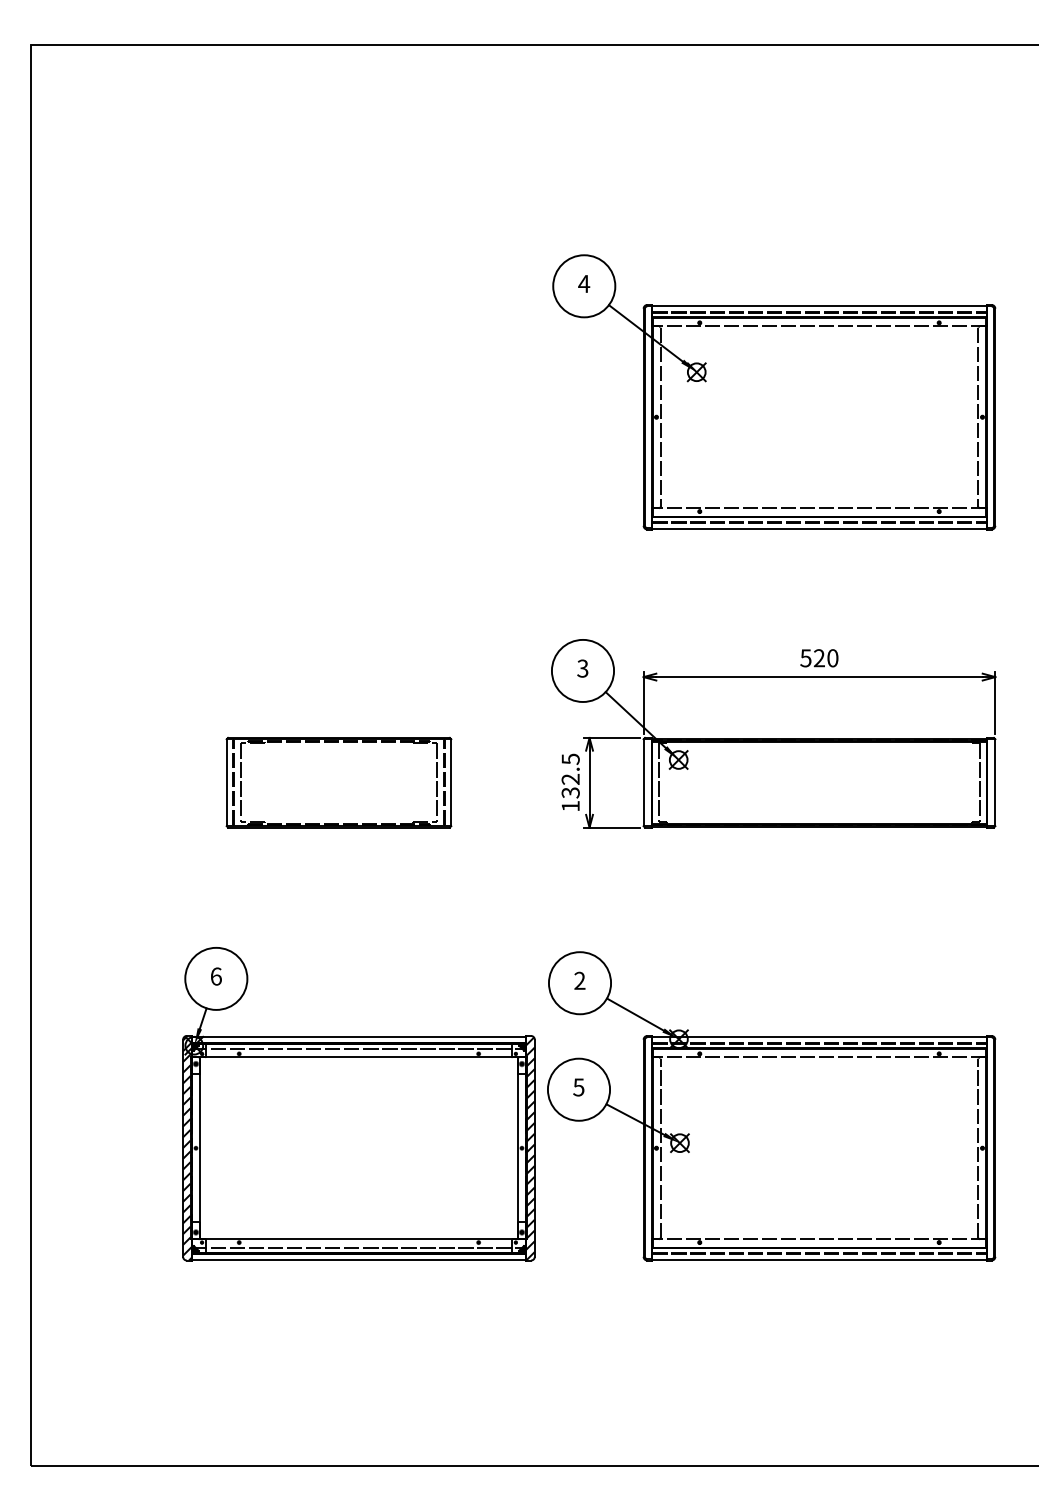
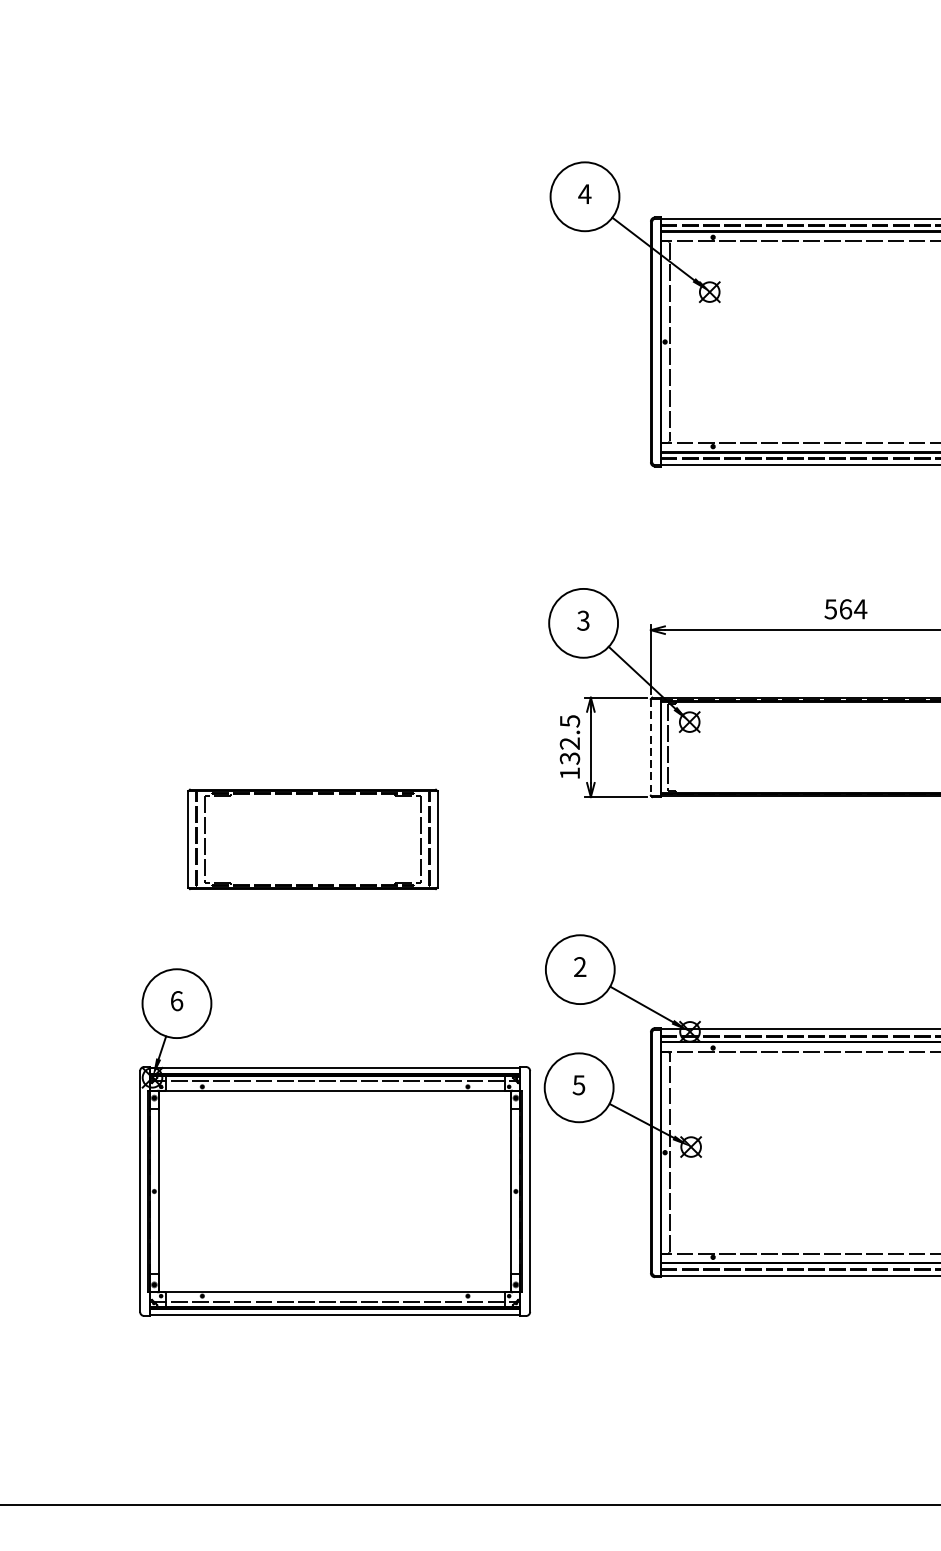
text: (825, 658) -> (852, 609), 520 -> 564
part: (338, 782) -> (312, 839), moved
line: (643, 783) -> (650, 748), solid -> dashed
part: (358, 1104) -> (334, 1142), moved

